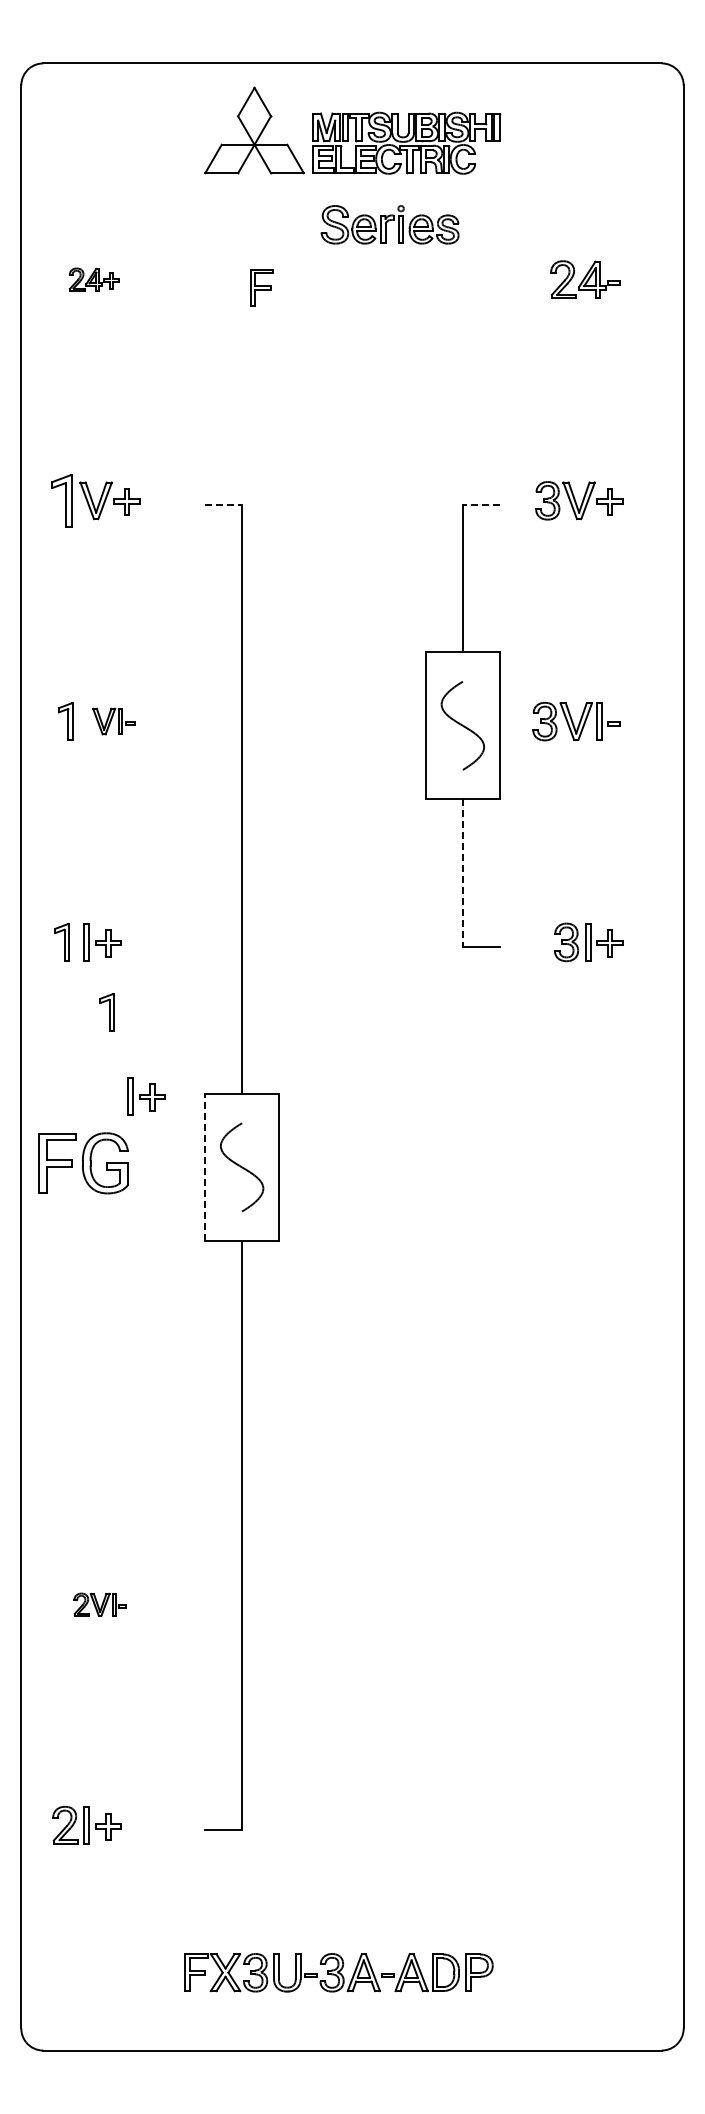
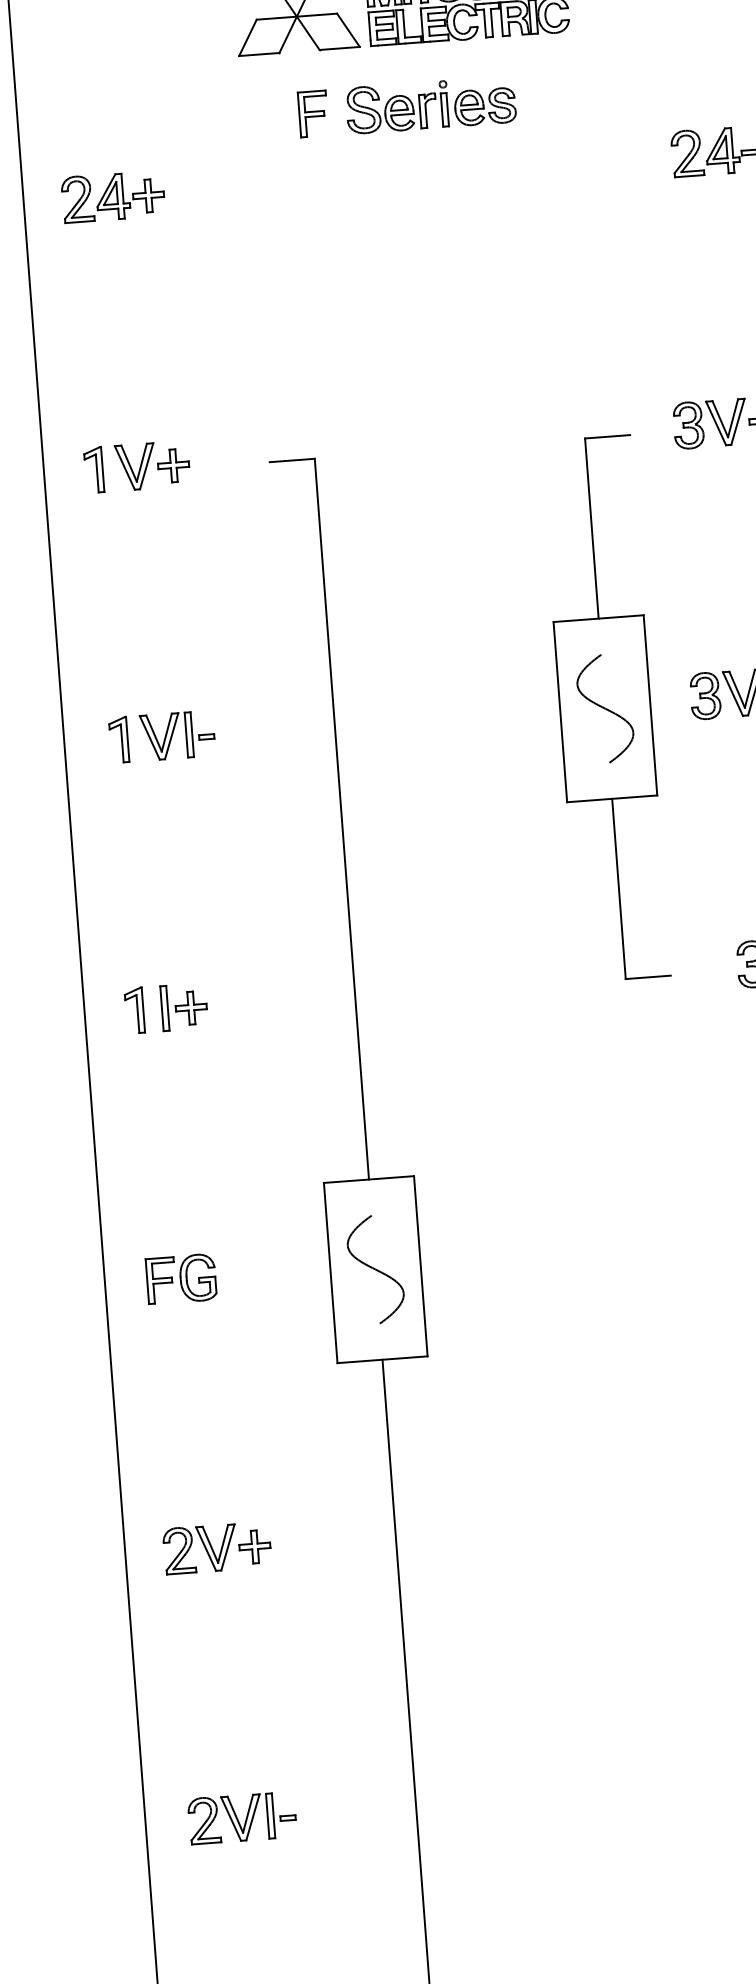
part: (389, 224) -> (430, 104), moved
part: (94, 279) -> (113, 196), size x1.67
part: (261, 287) -> (312, 113), moved
part: (61, 500) -> (93, 469), size x0.71
line: (224, 505) -> (293, 461), dashed -> solid
line: (480, 505) -> (606, 437), dashed -> solid
part: (113, 721) -> (177, 735), size x1.43
line: (462, 873) -> (618, 889), dashed -> solid
part: (106, 1012) -> (195, 1092), removed
part: (146, 1096) -> (252, 1191), removed
part: (83, 1162) -> (181, 1278), size x0.62
line: (205, 1167) -> (330, 1273), dashed -> solid
part: (96, 1383) -> (217, 1547), added
part: (100, 1604) -> (242, 1817), size x1.67

